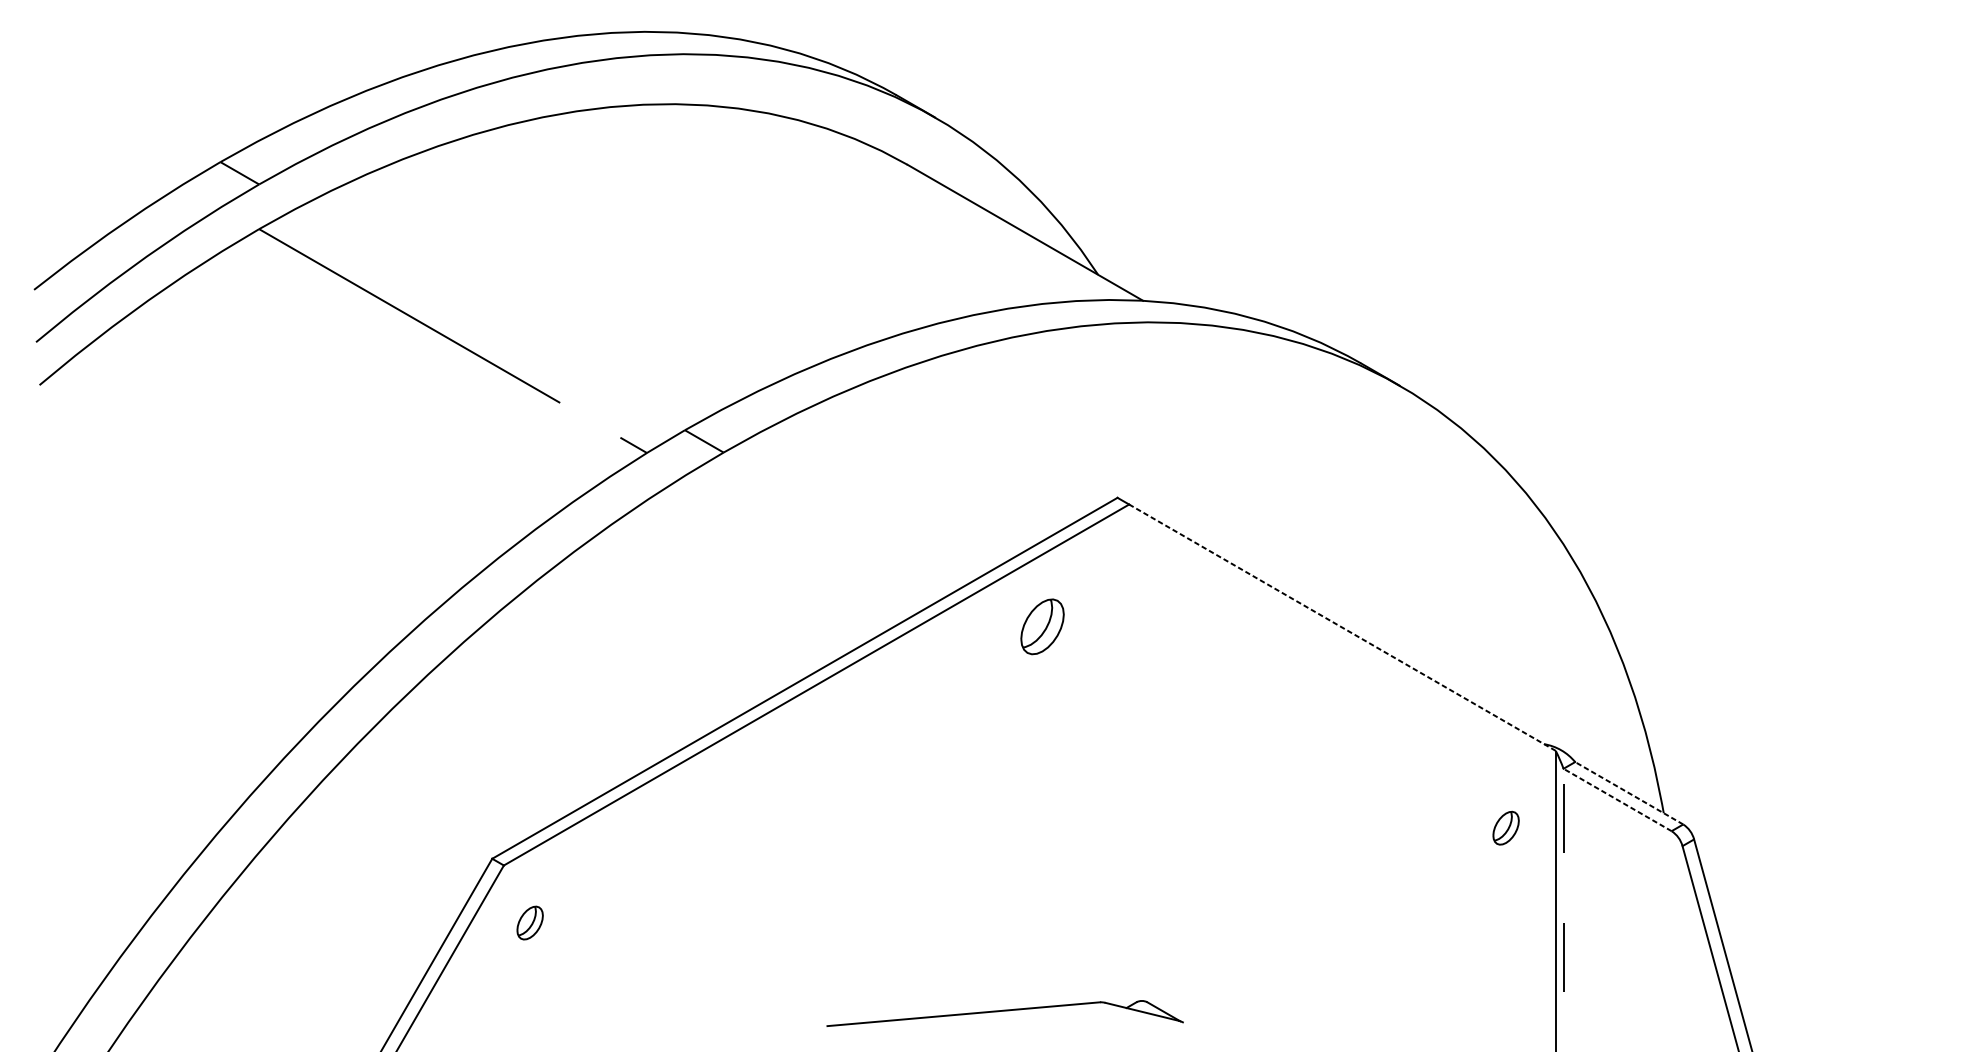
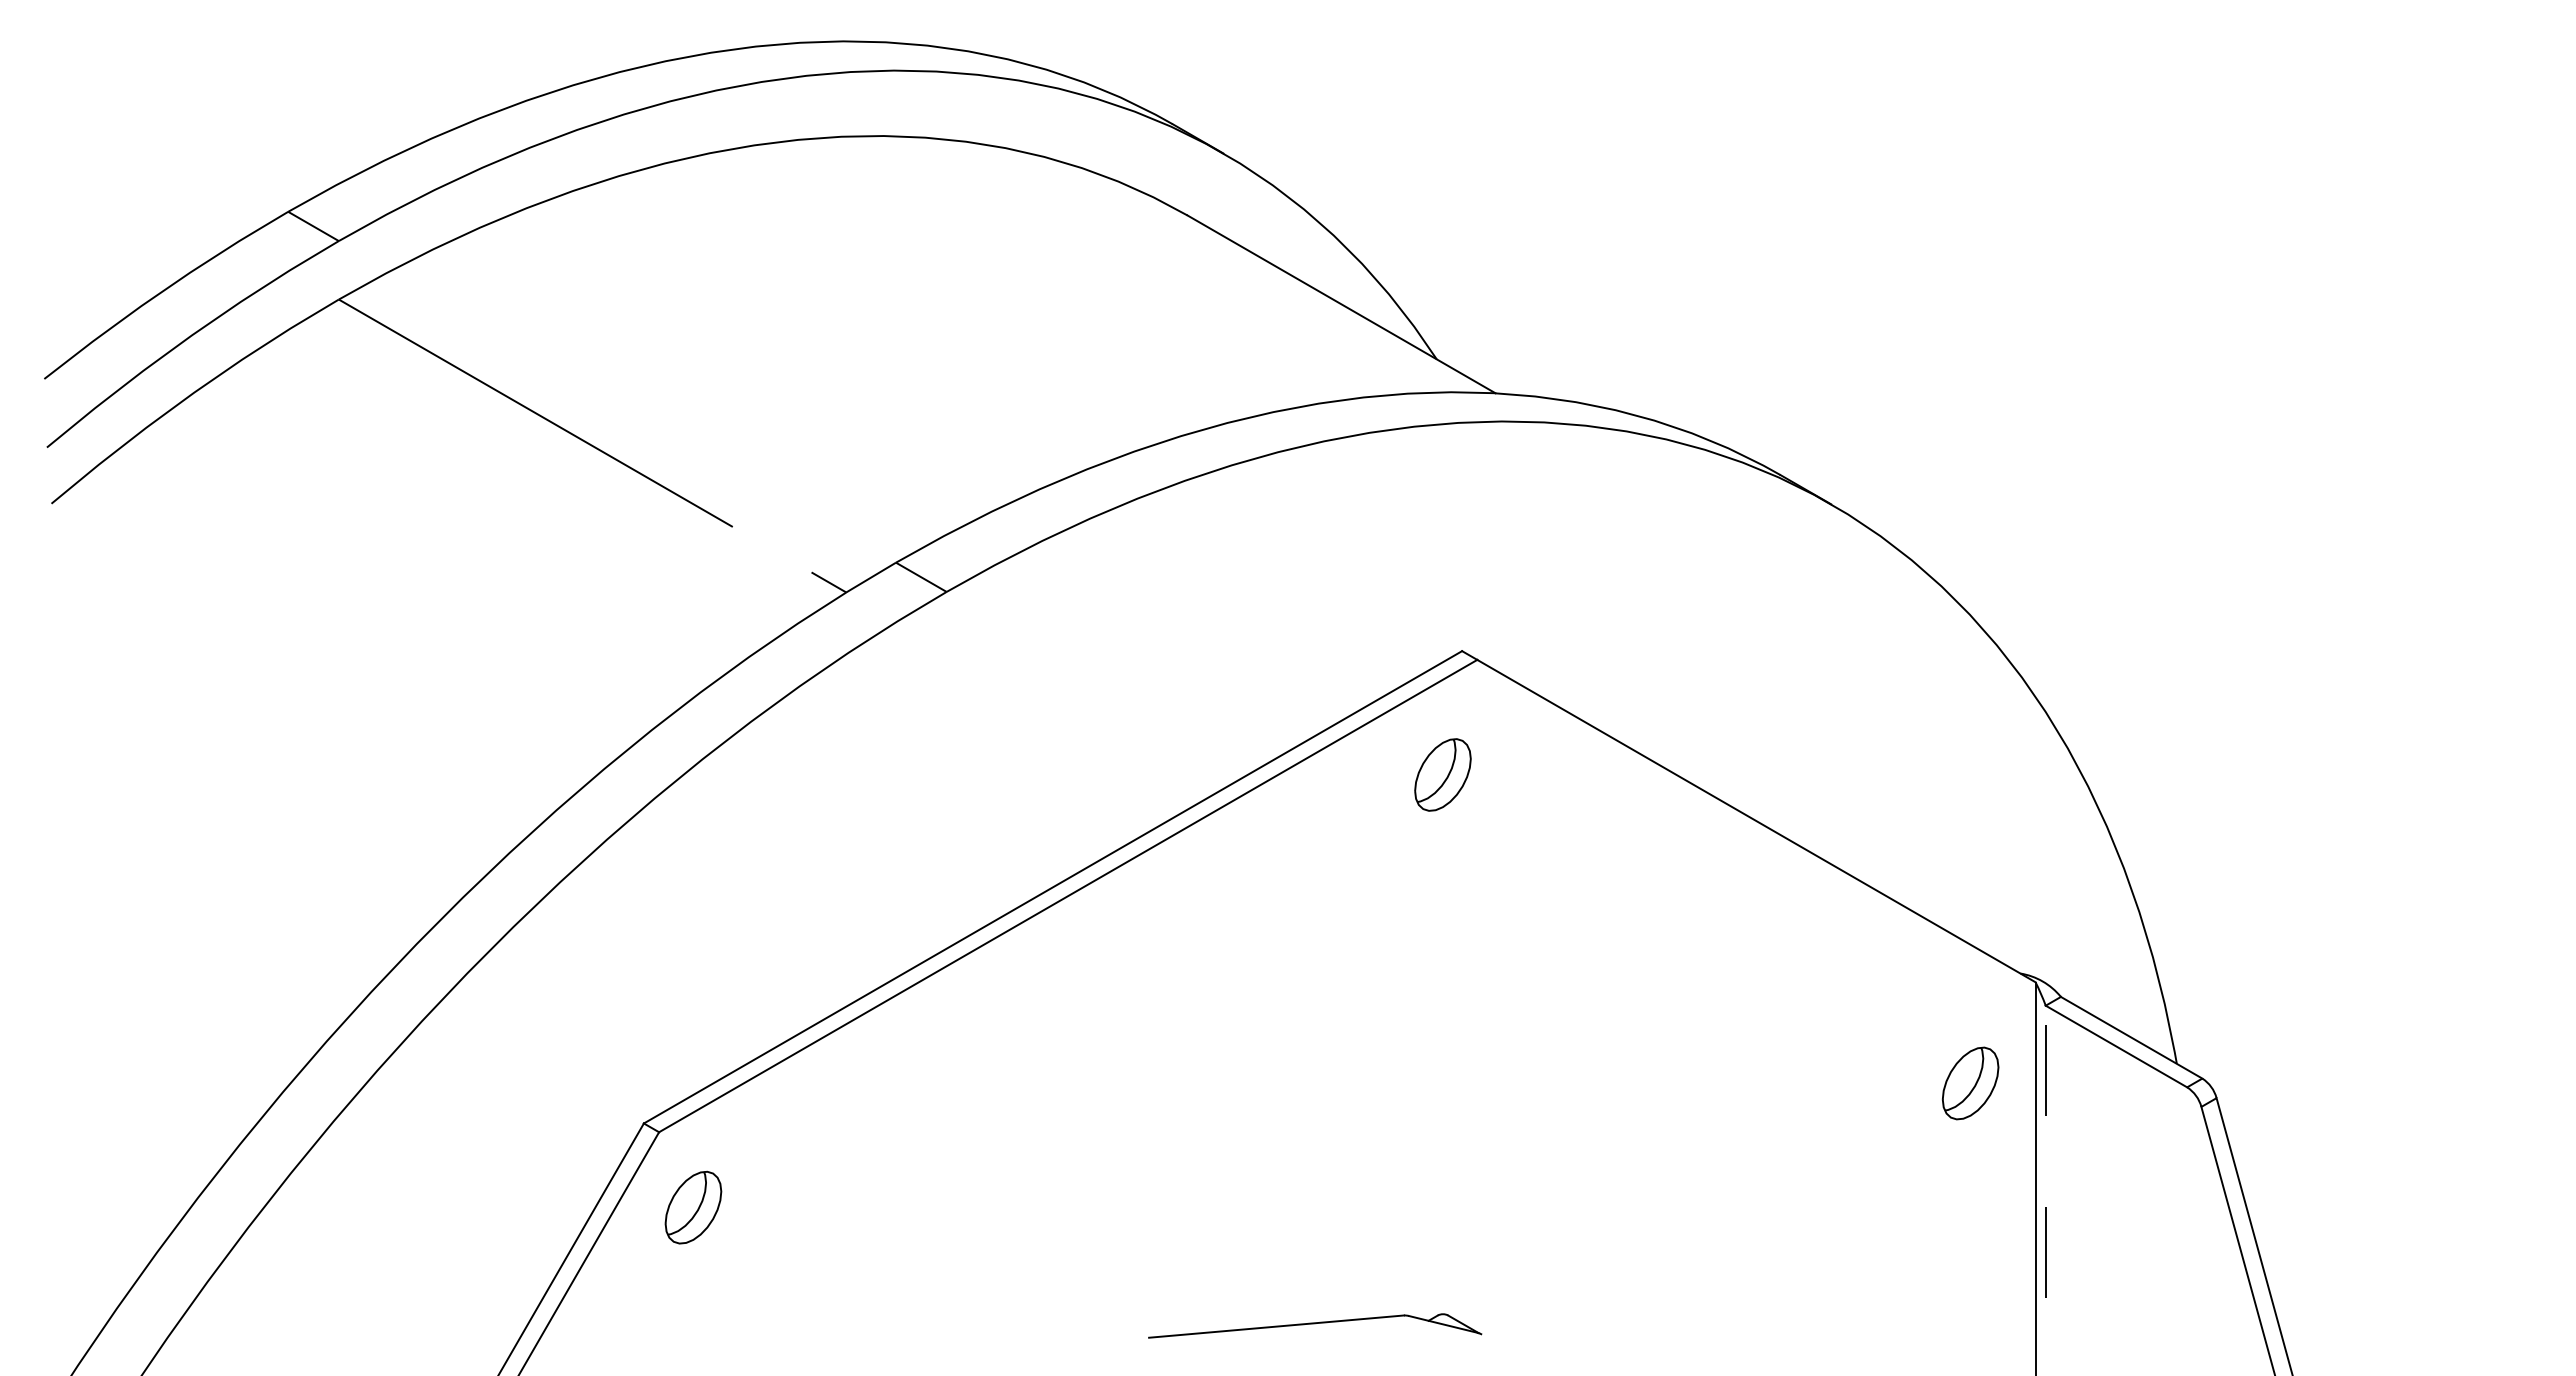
part: (1042, 626) -> (1442, 774), moved
line: (1342, 627) -> (1756, 820), dashed -> solid
line: (1629, 793) -> (2131, 1037), dashed -> solid
line: (1617, 799) -> (2116, 1046), dashed -> solid
part: (1506, 828) -> (1970, 1083), size x1.67
part: (530, 923) -> (693, 1207), size x1.67
part: (1005, 1013) -> (1315, 1325), size x0.71

